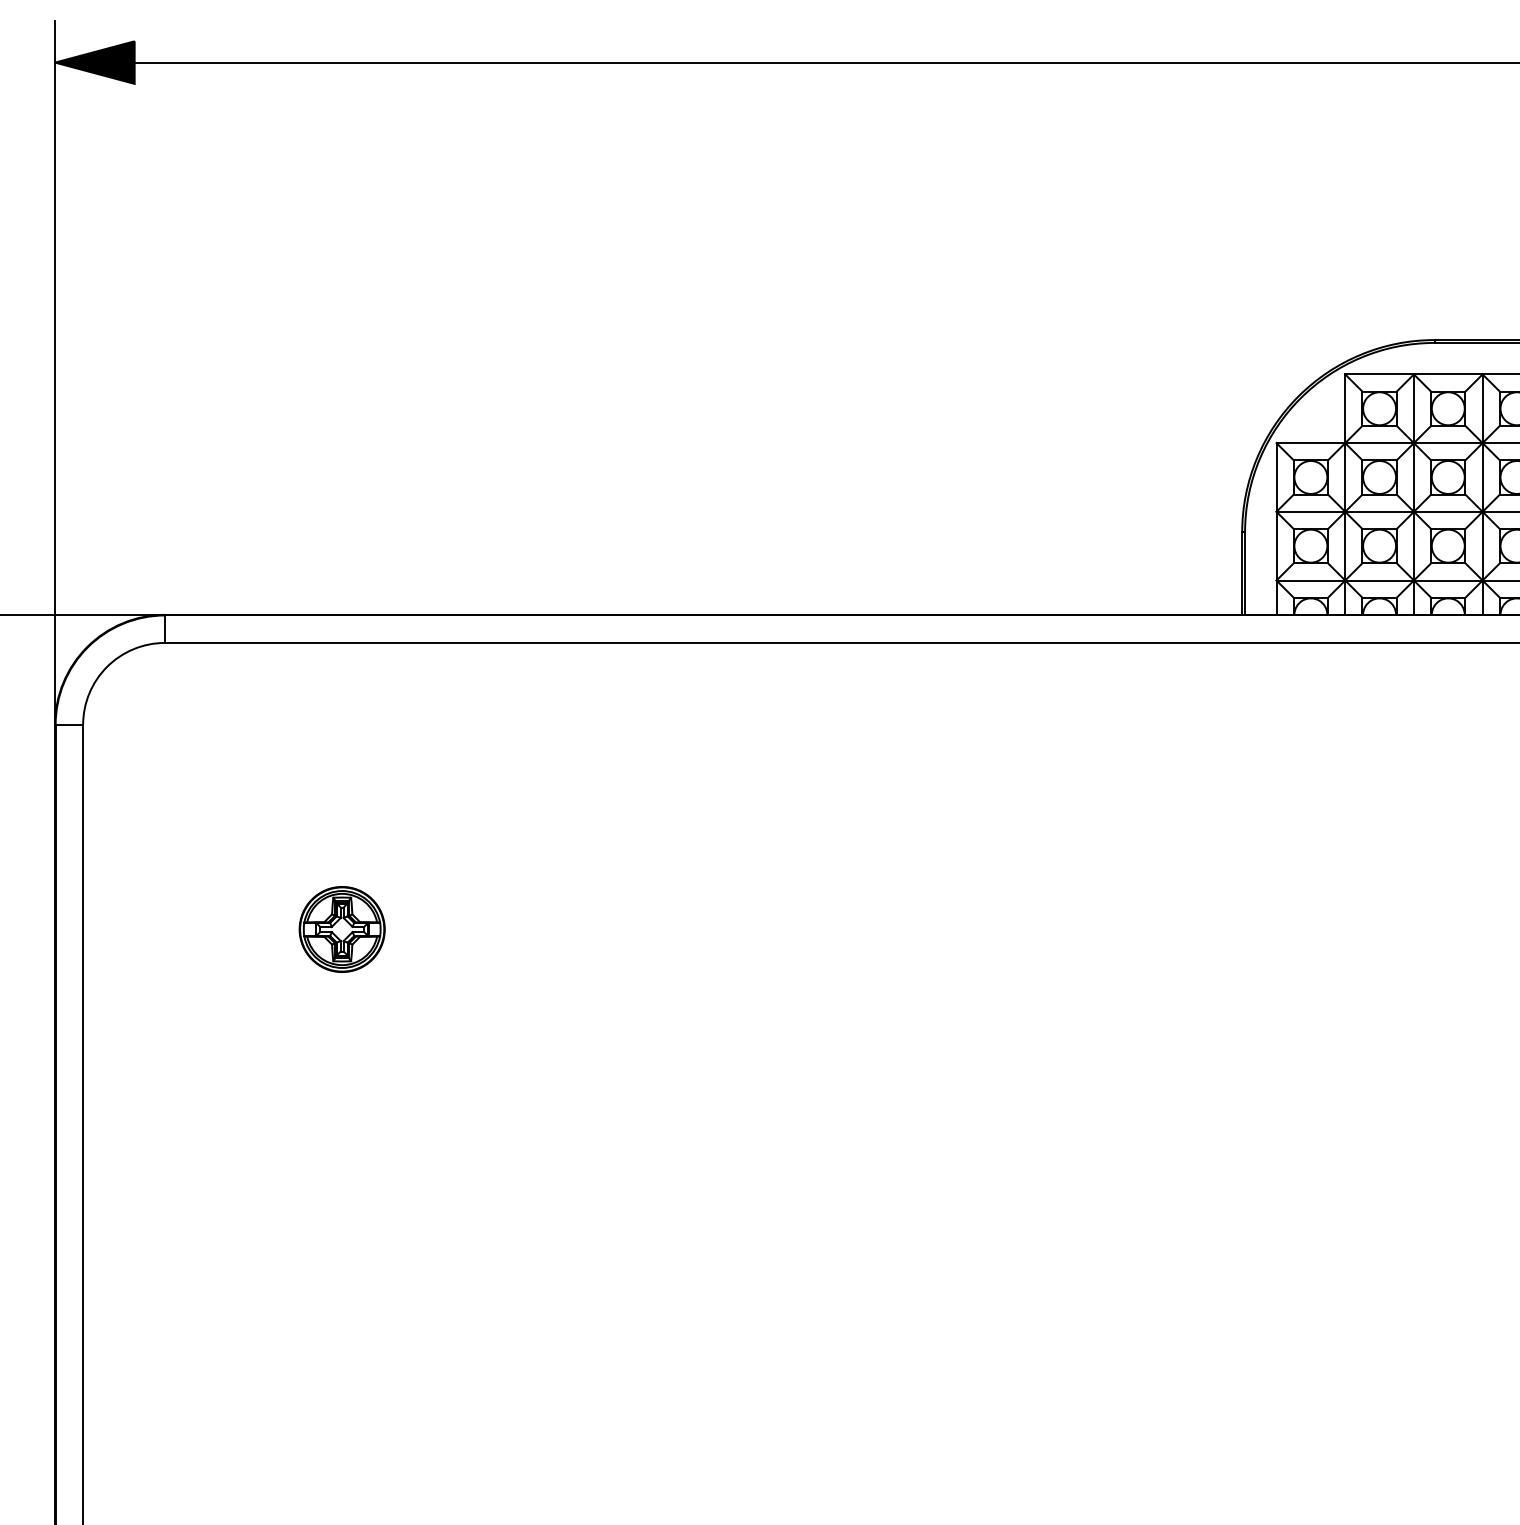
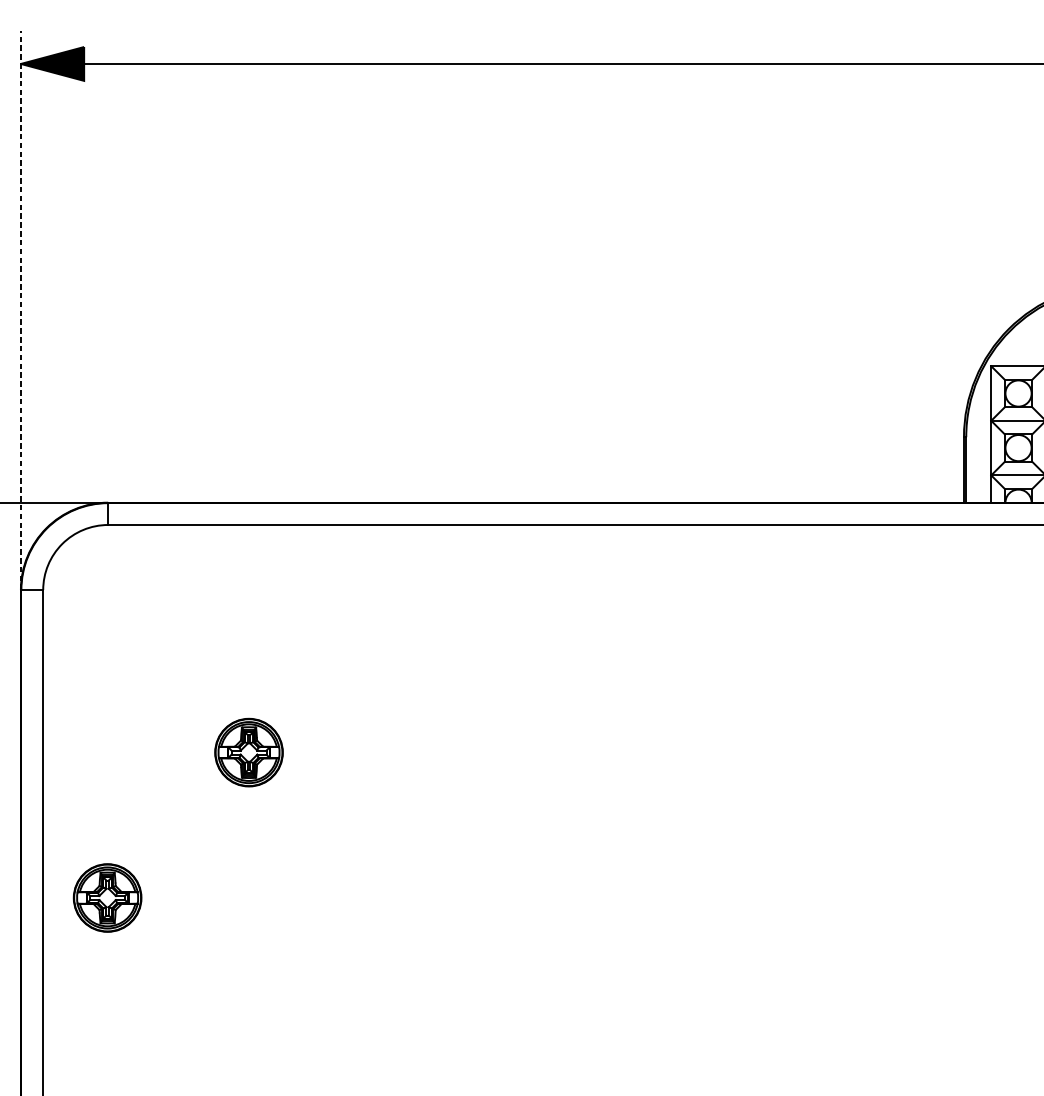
line: (55, 373) -> (21, 310), solid -> dashed
part: (163, 1112) -> (107, 898), added

